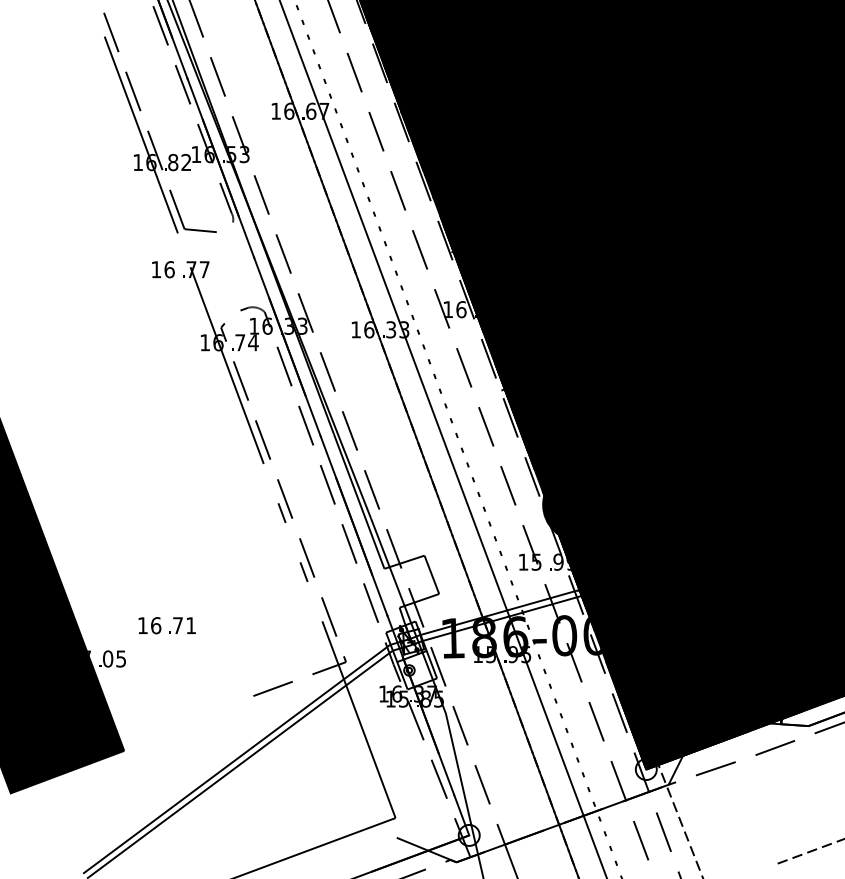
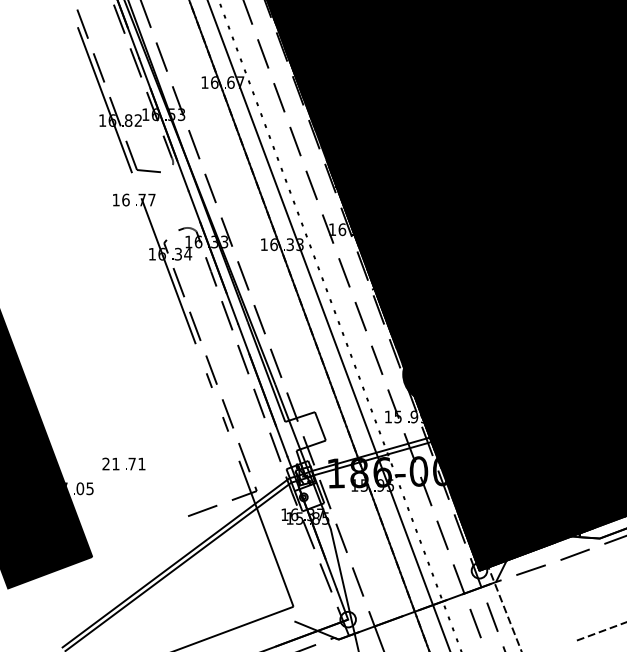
text: (239, 341) -> (177, 253), 74 -> 34
text: (148, 624) -> (110, 463), 16 -> 21

